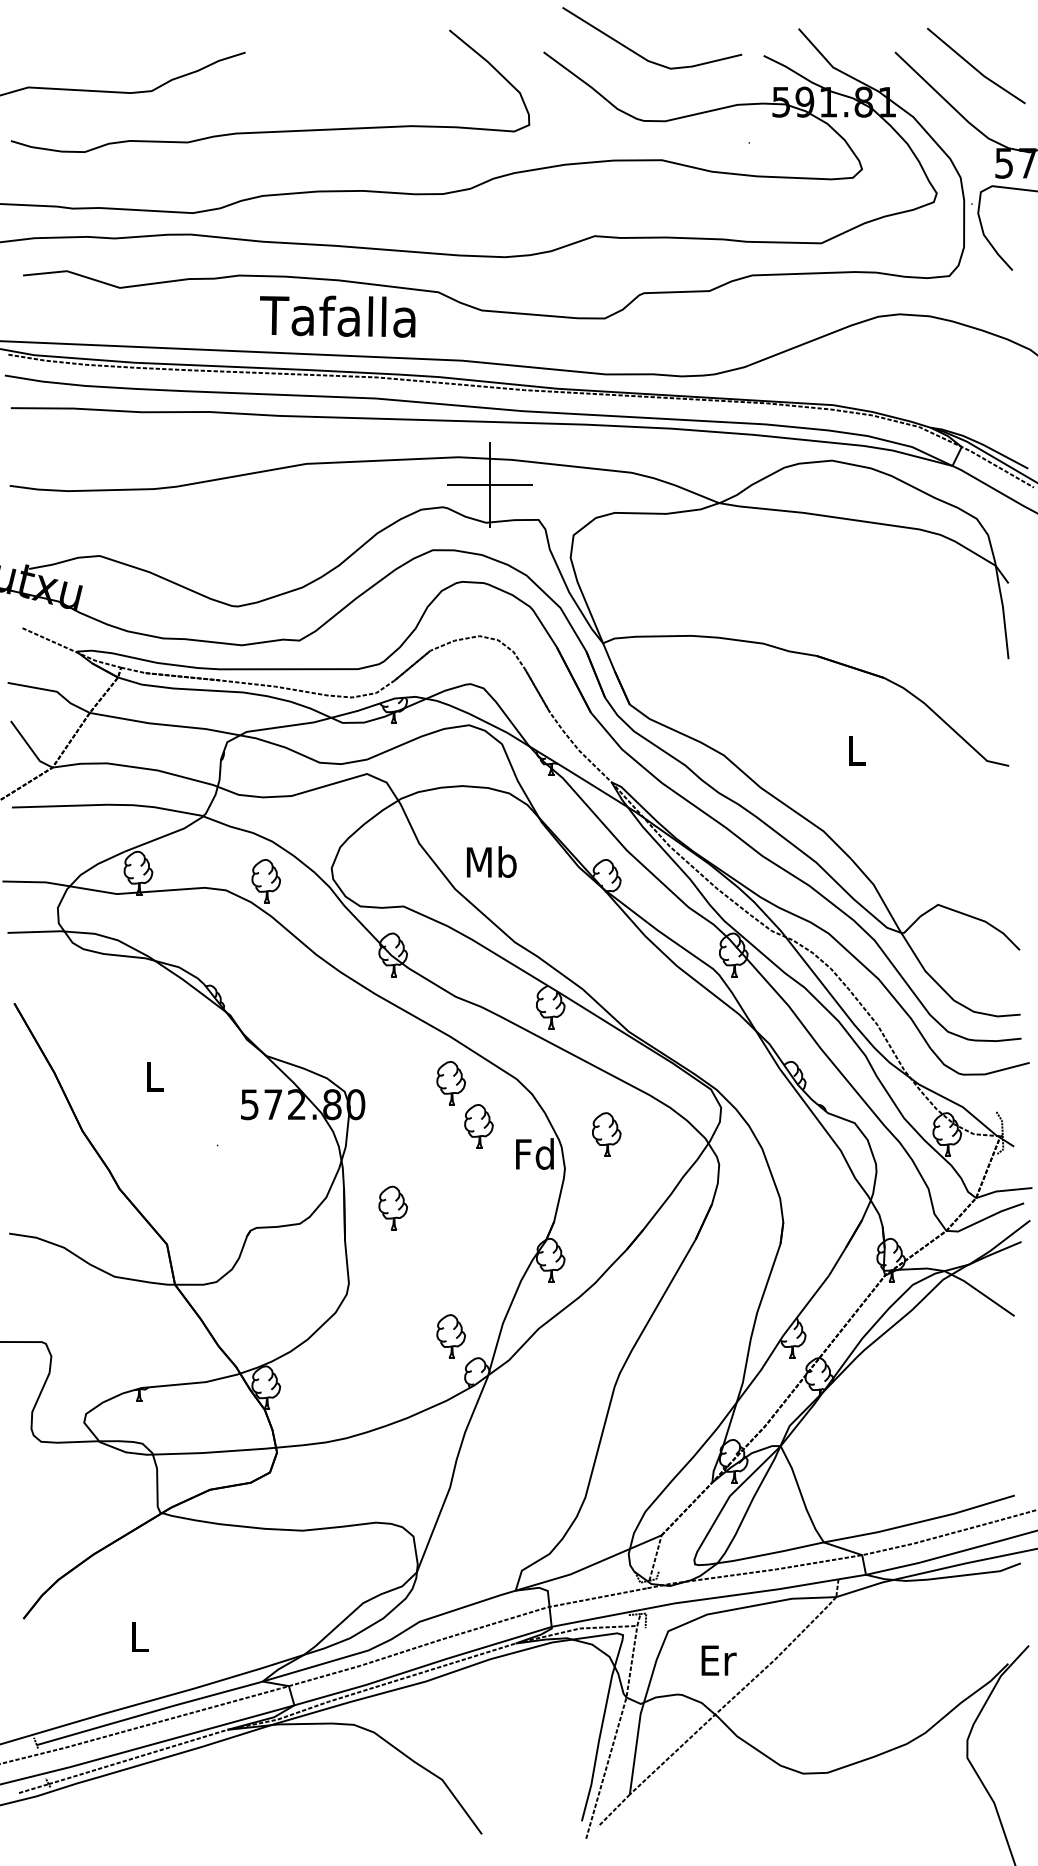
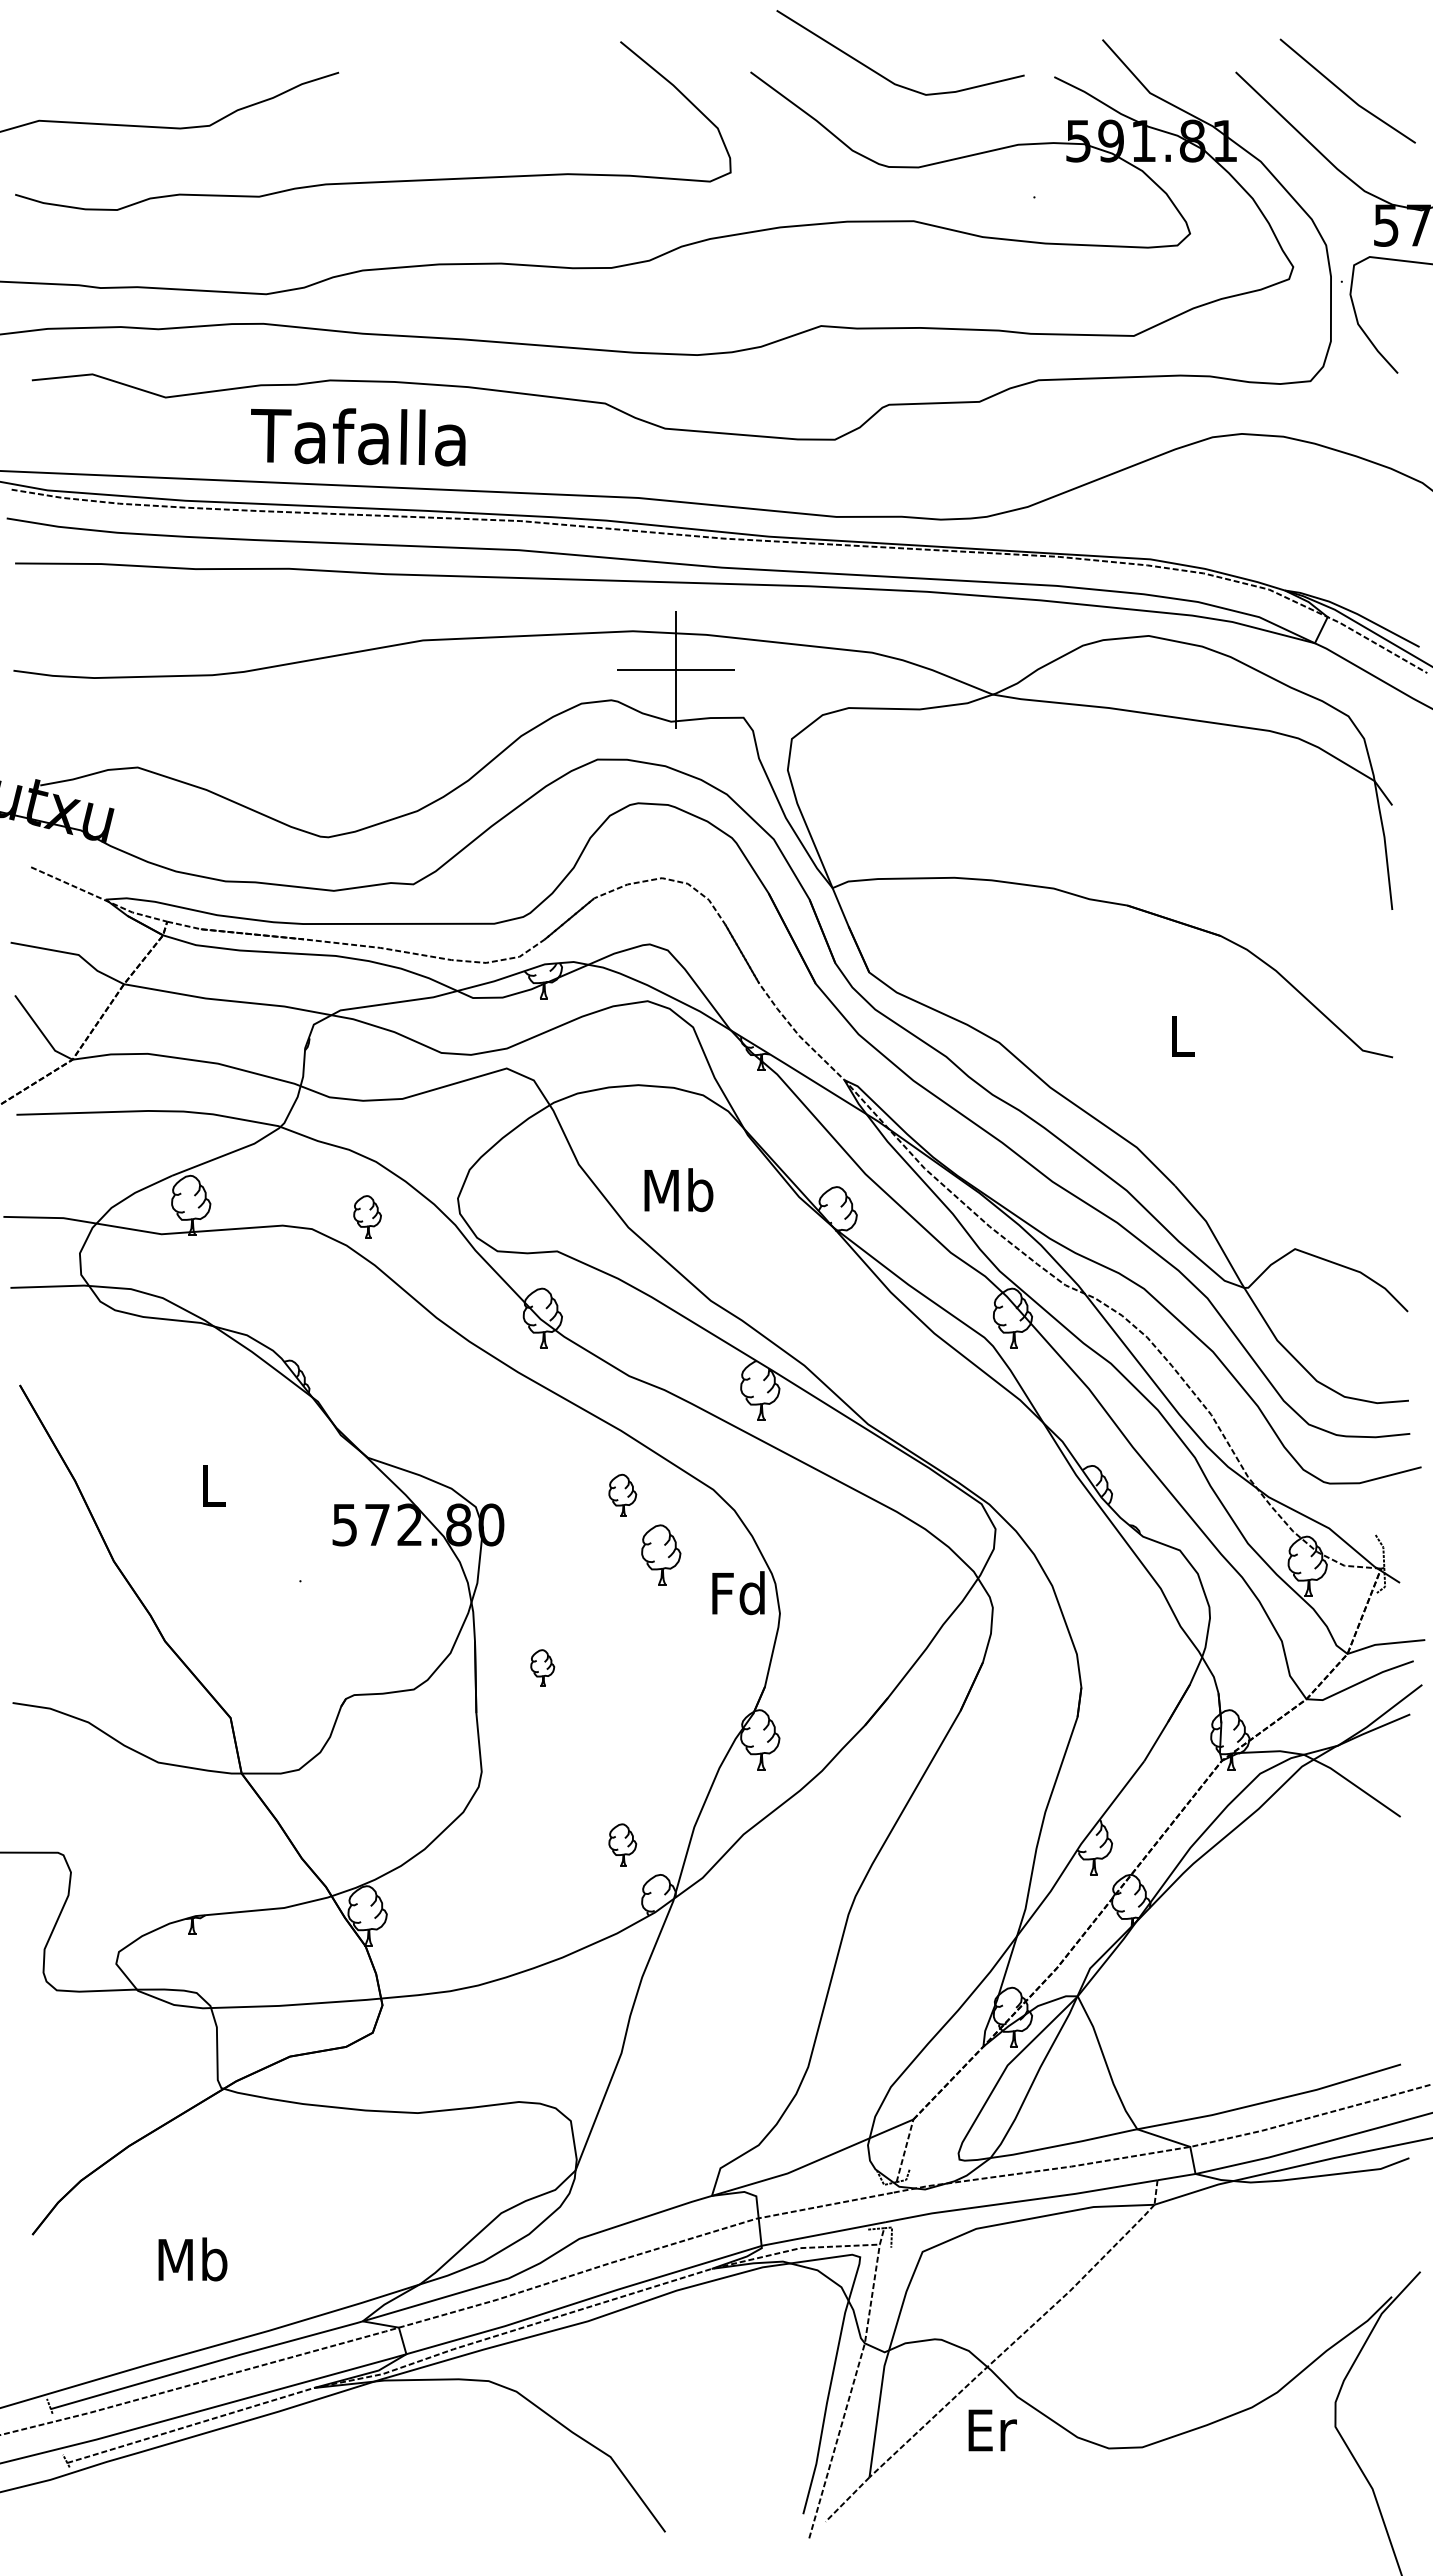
text: (337, 316) -> (358, 437), moved
part: (266, 881) -> (367, 1216), size x0.7
part: (450, 1083) -> (622, 1495), size x0.7
part: (606, 1134) -> (837, 1565), removed
part: (392, 1207) -> (542, 1667), size x0.6
part: (450, 1336) -> (622, 1844), size x0.7
text: (139, 1636) -> (192, 2259), L -> Mb
text: (718, 1660) -> (992, 2430), moved
line: (33, 1788) -> (46, 2468), removed

